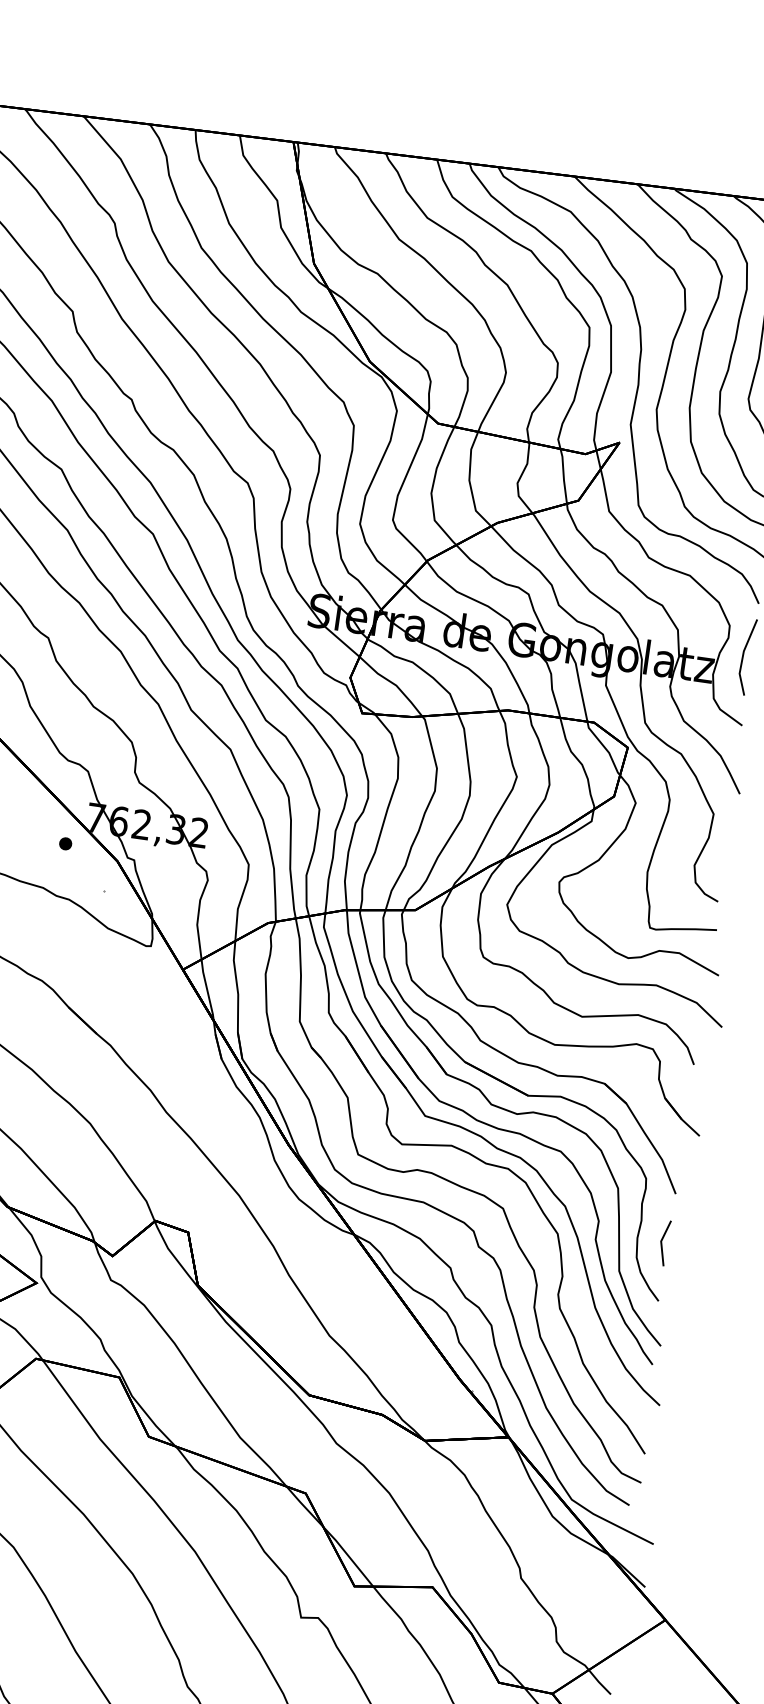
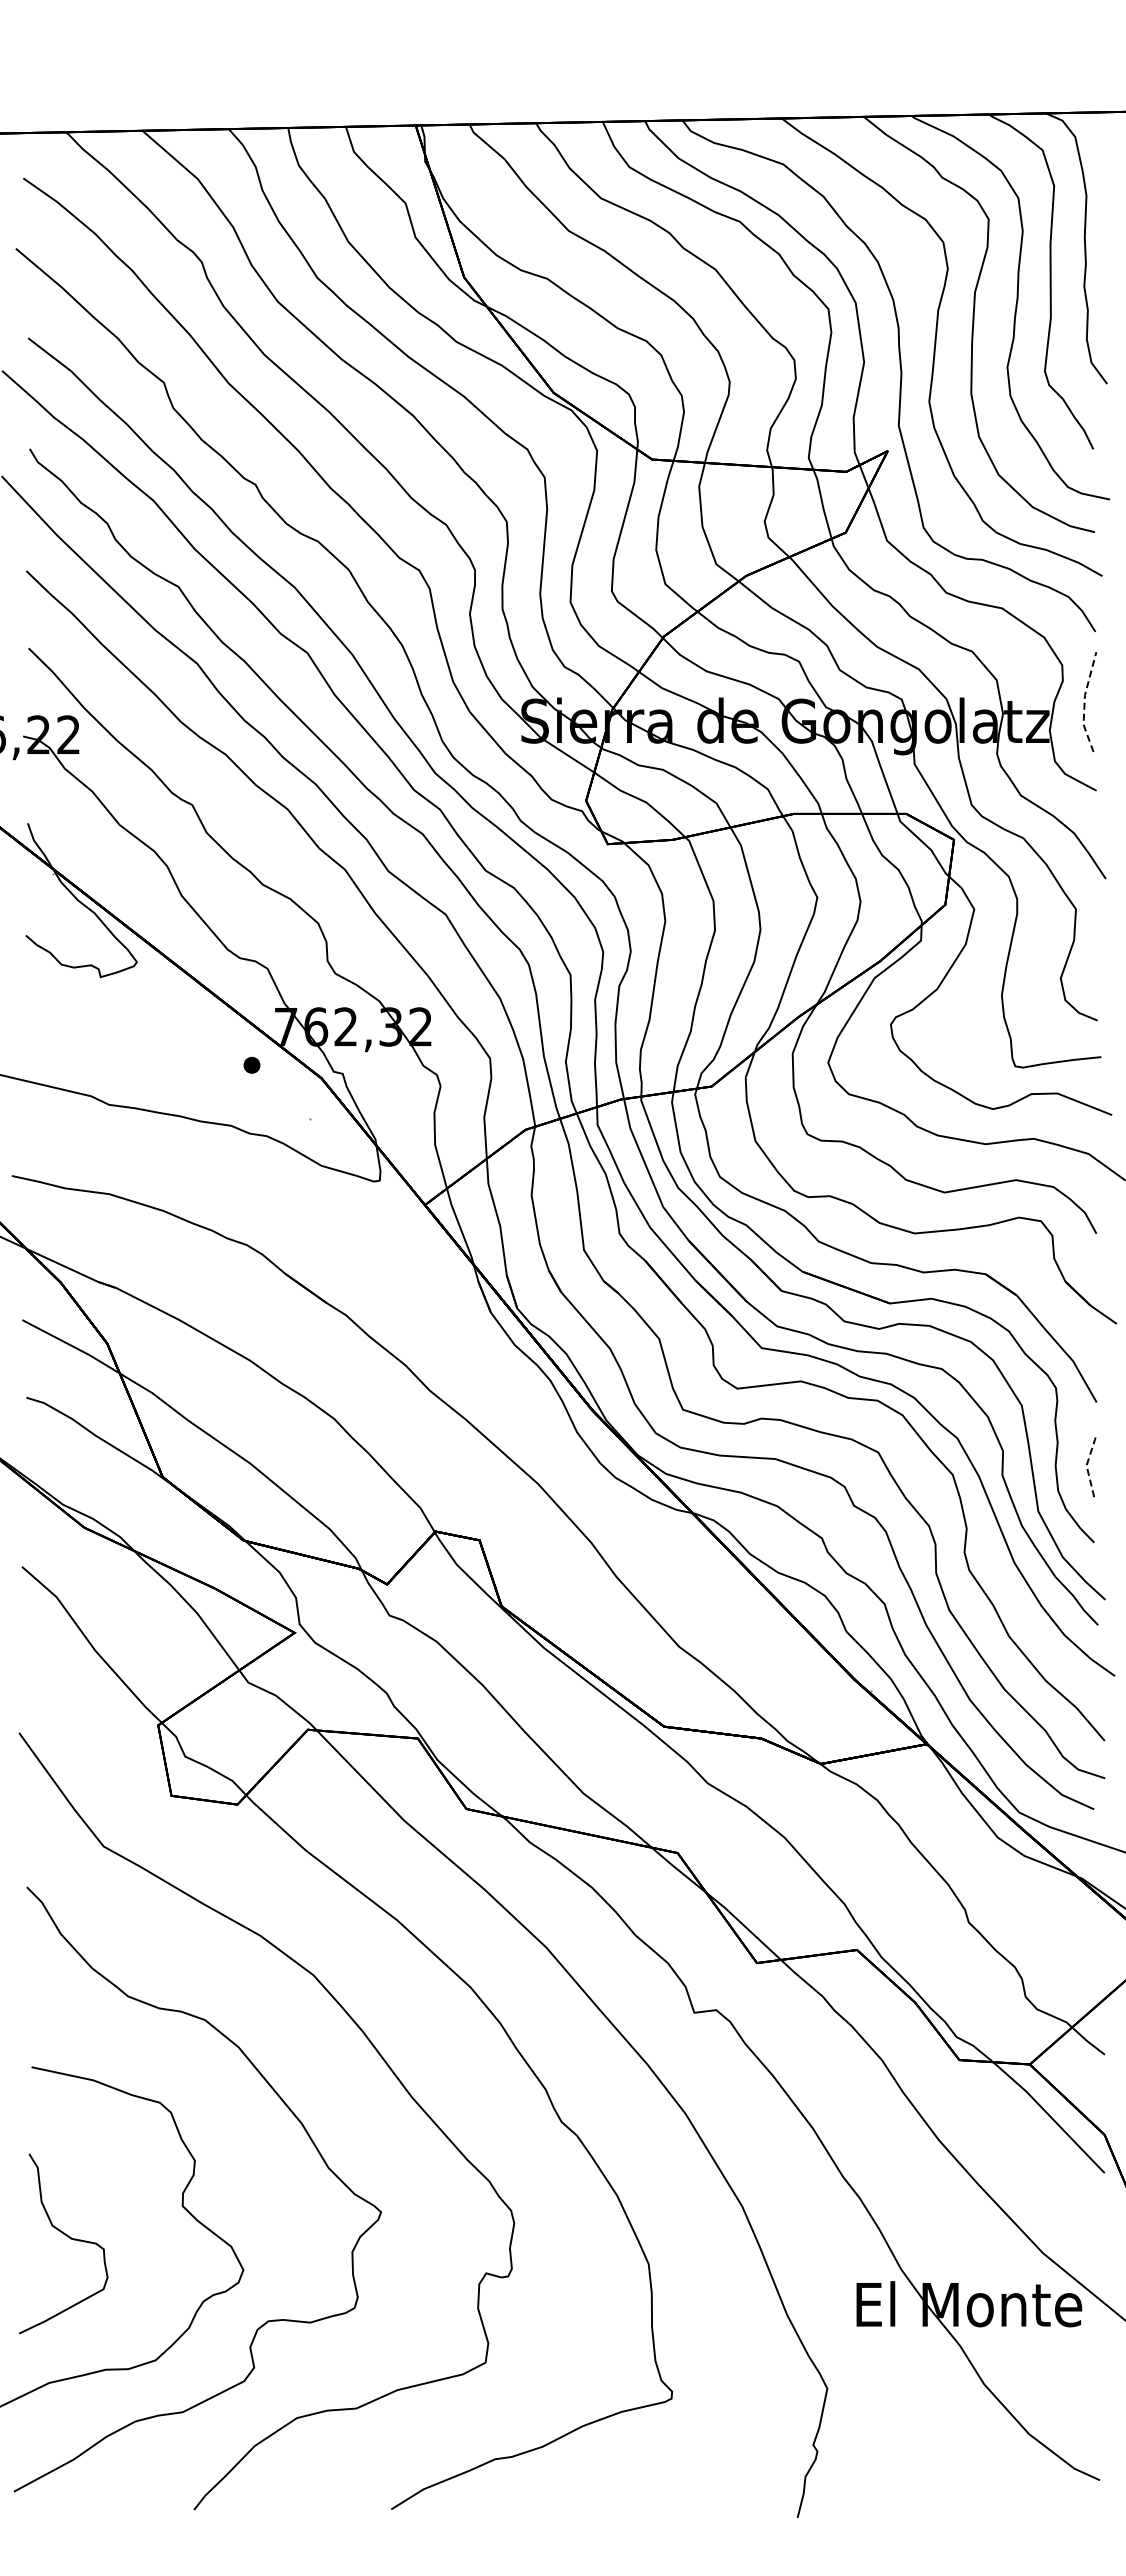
line: (742, 656) -> (1084, 702), solid -> dashed
line: (661, 1242) -> (1086, 1466), solid -> dashed

